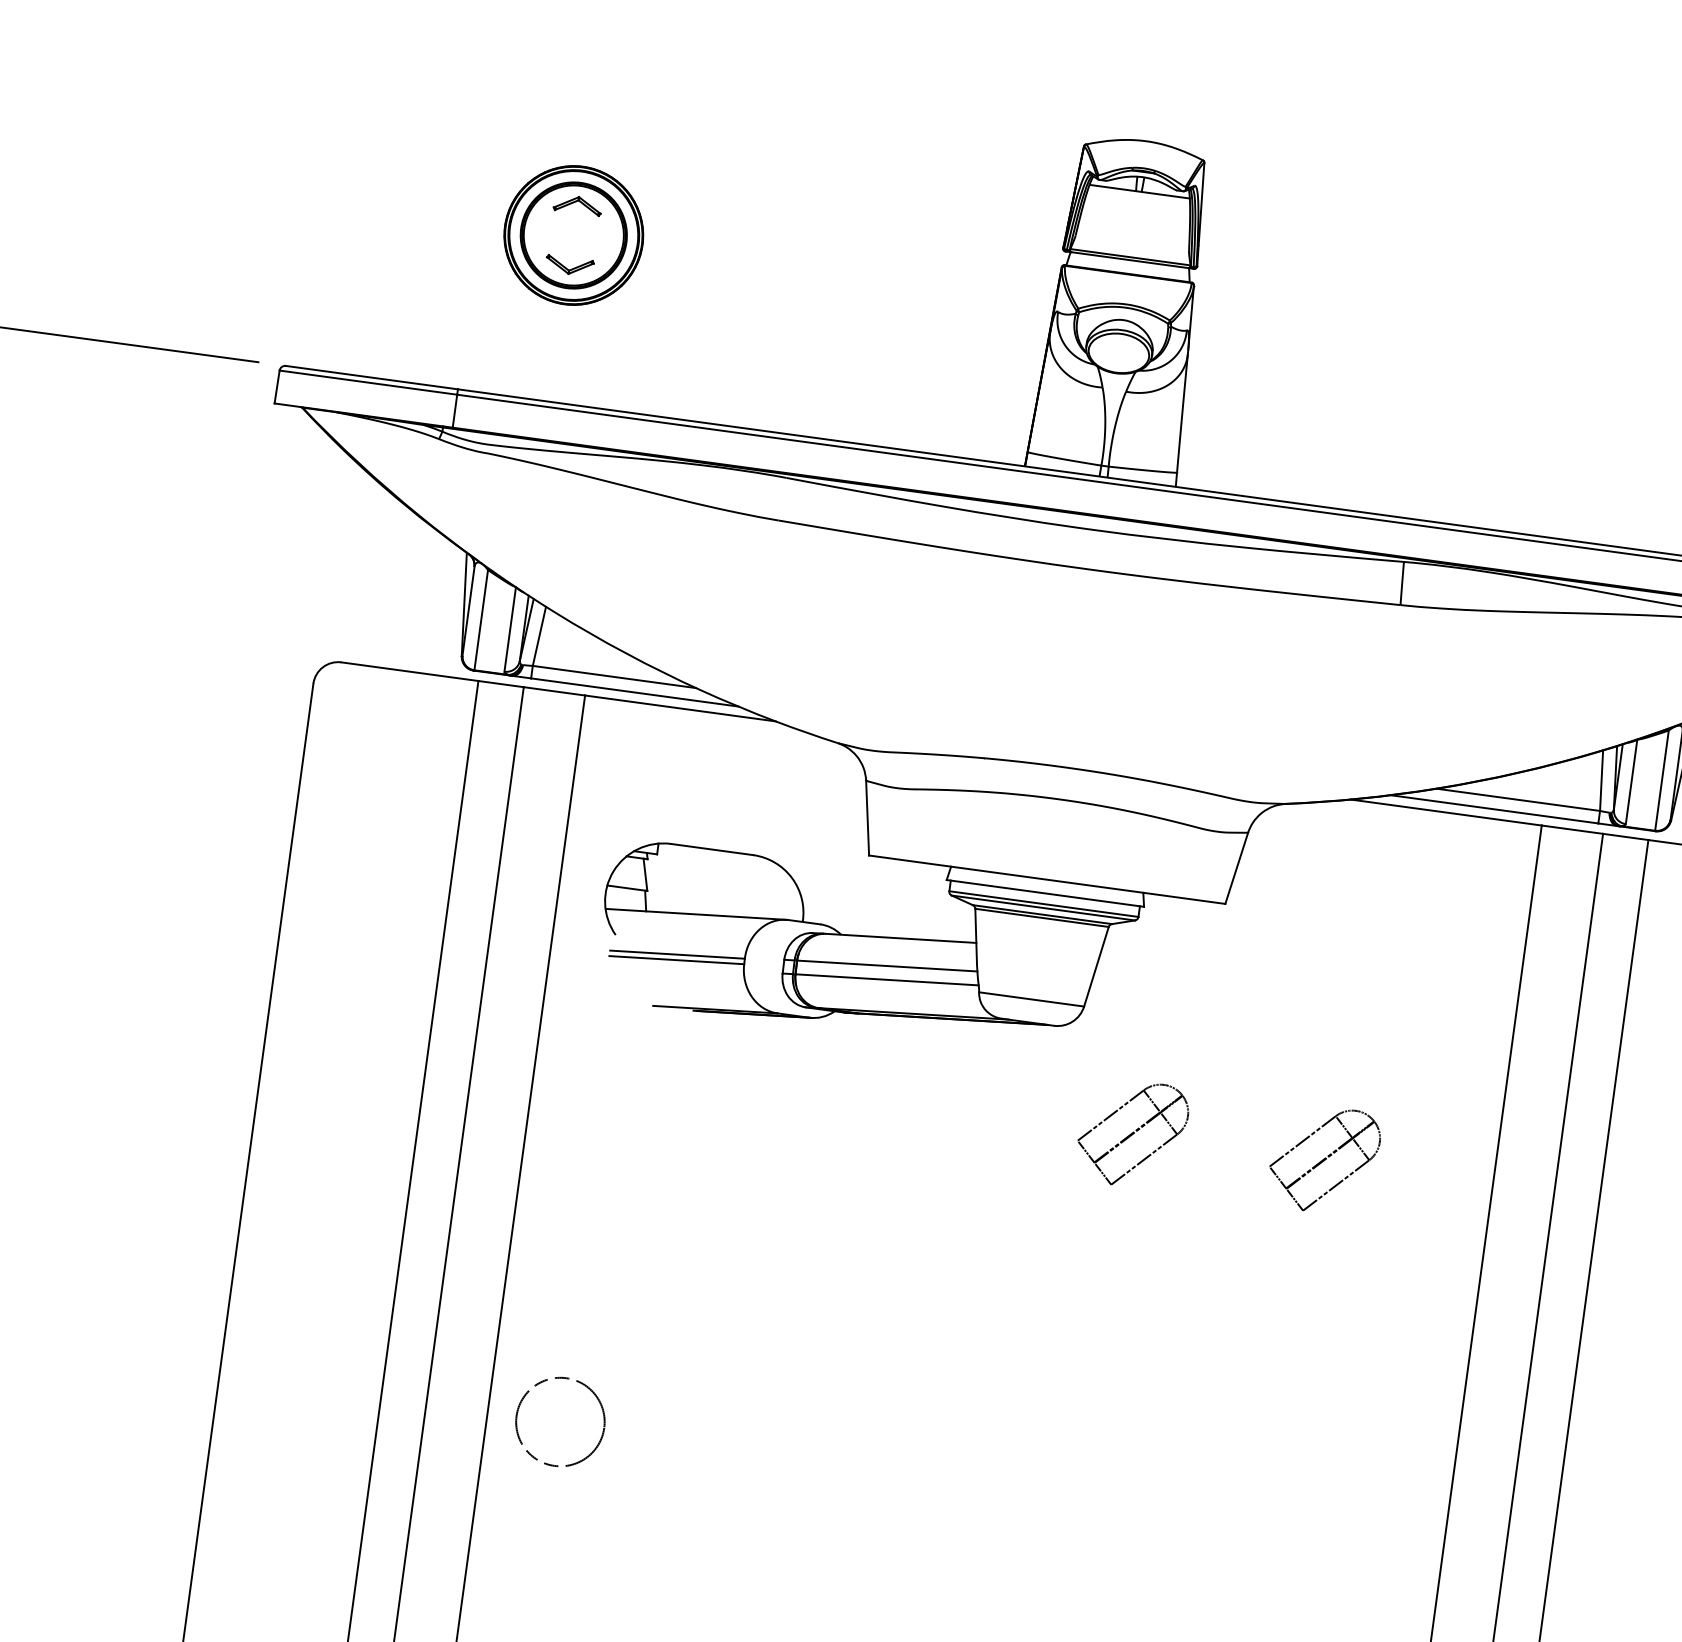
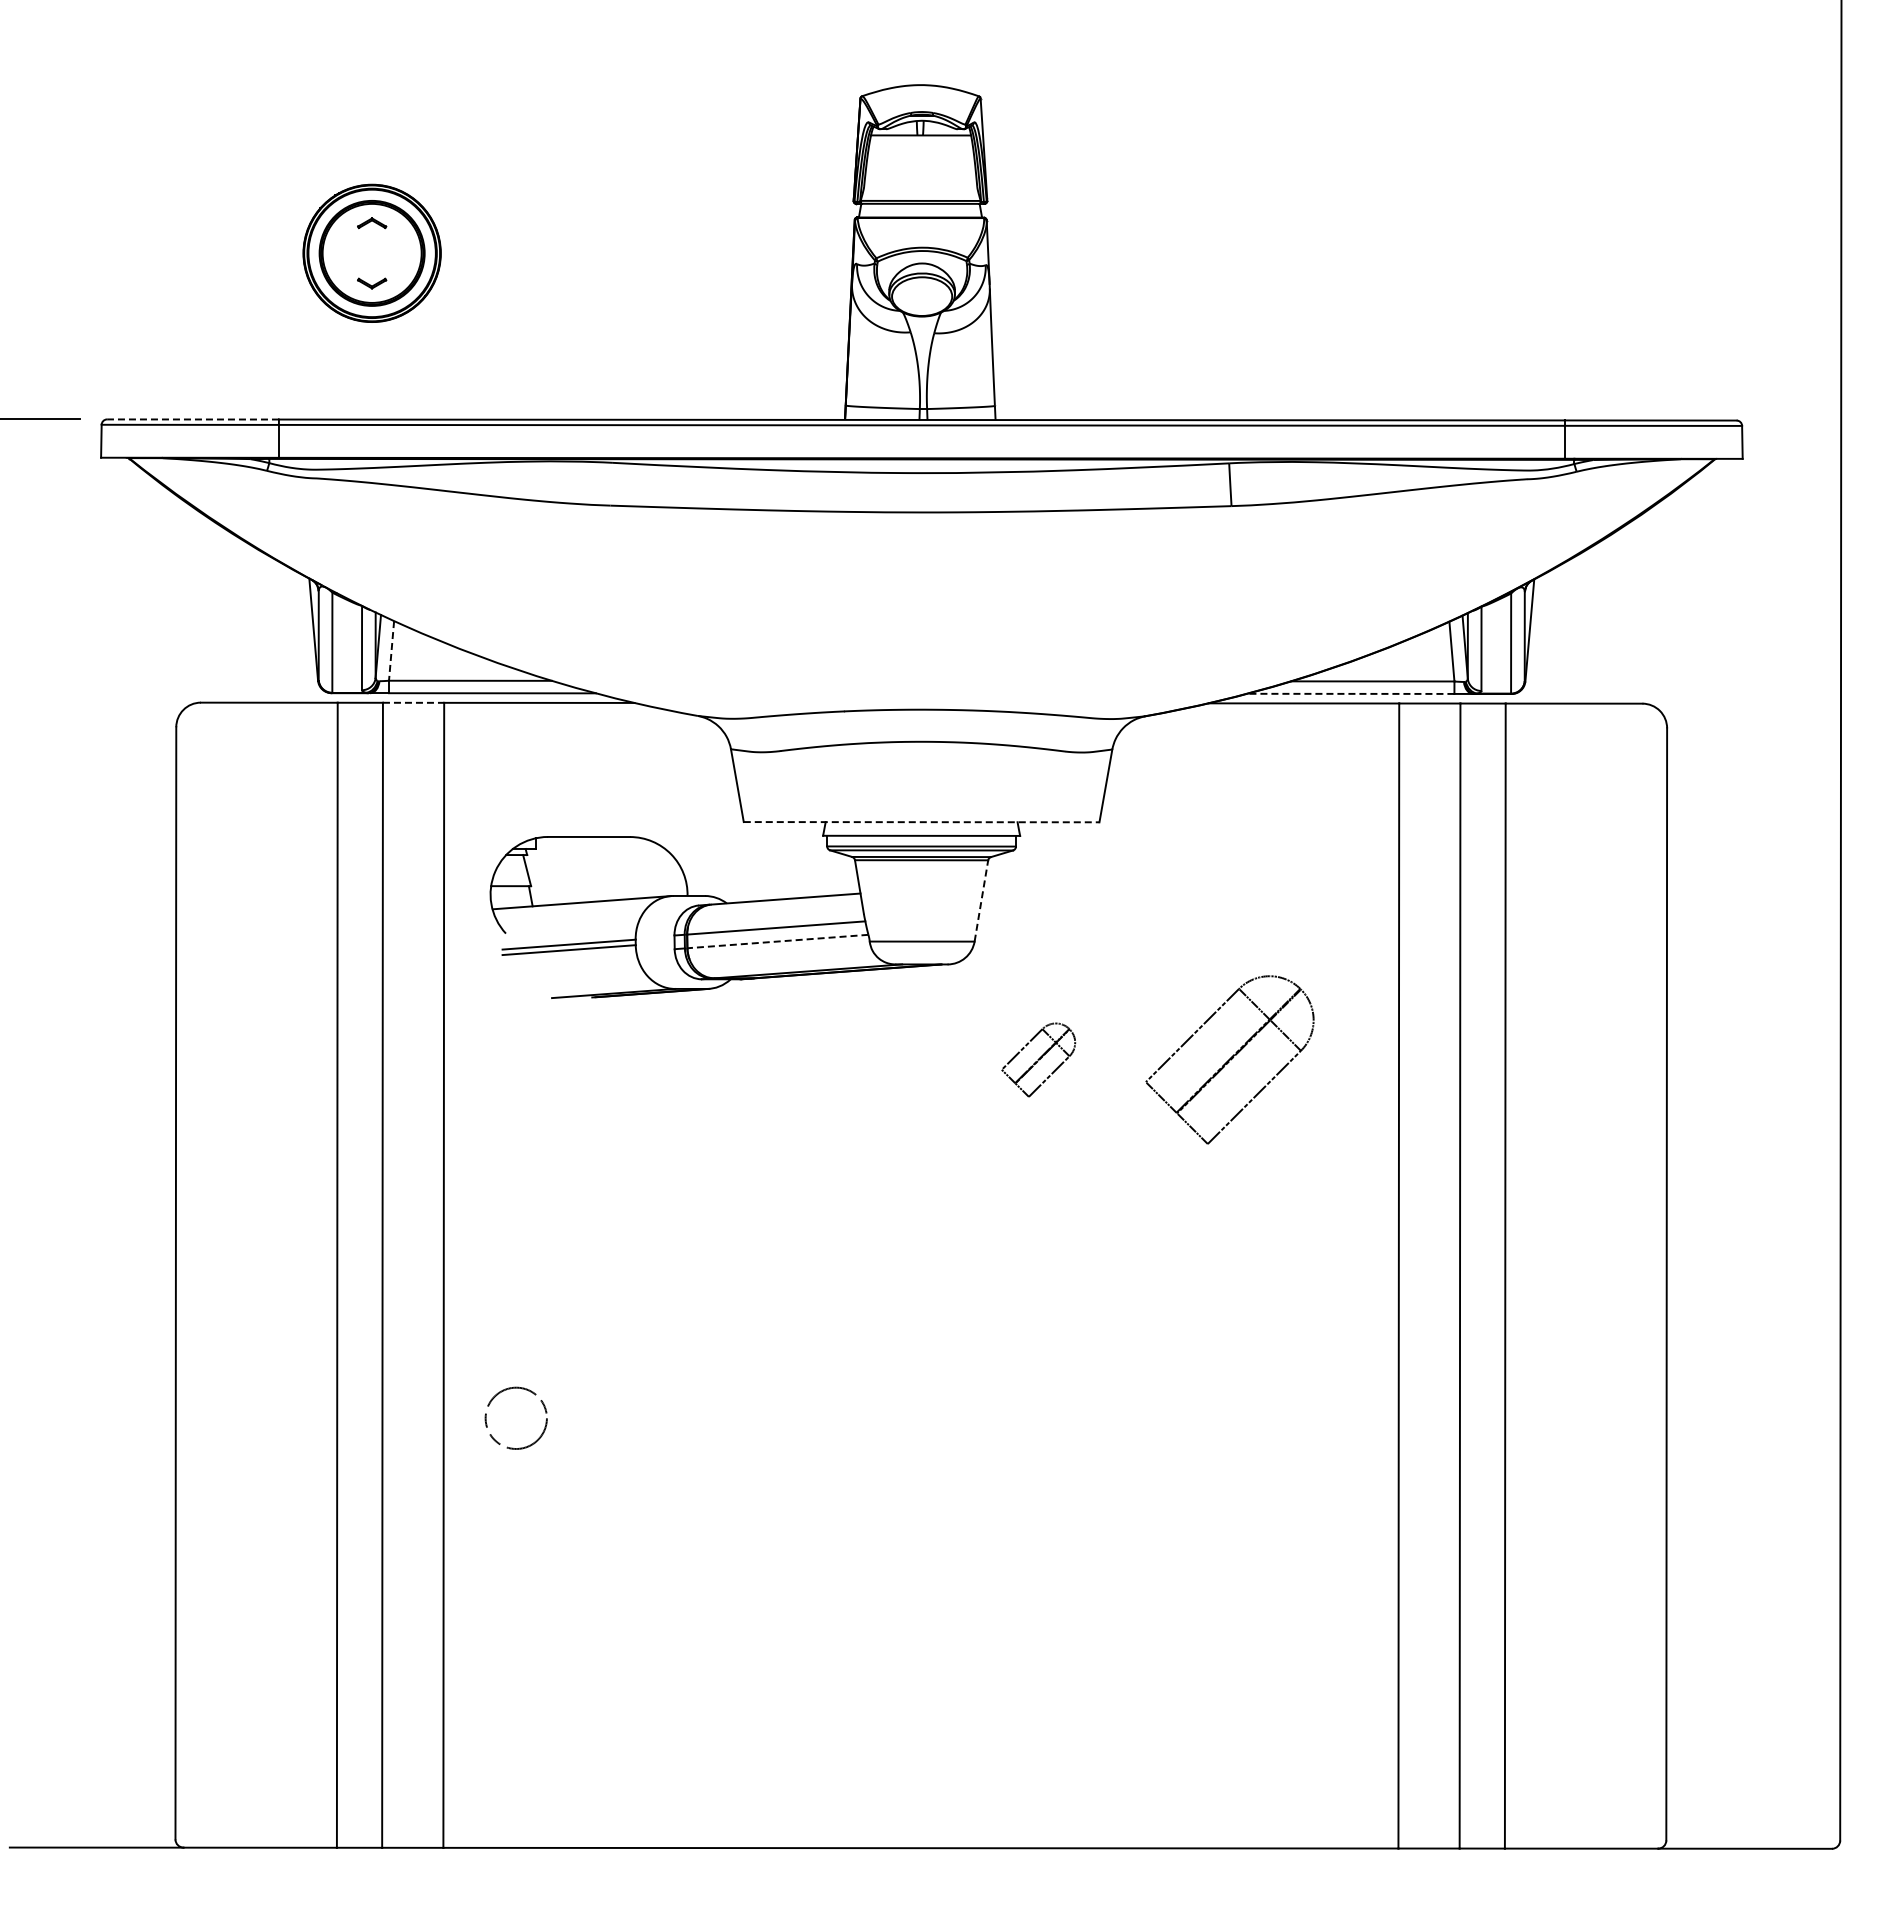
part: (577, 205) -> (371, 223), size x0.6
part: (569, 265) -> (371, 283), size x0.6
line: (372, 377) -> (193, 419), solid -> dashed
line: (539, 635) -> (391, 650), solid -> dashed
line: (554, 691) -> (413, 702), solid -> dashed
line: (1494, 808) -> (1350, 693), solid -> dashed
line: (1047, 880) -> (921, 822), solid -> dashed
line: (1096, 966) -> (981, 900), solid -> dashed
line: (886, 979) -> (777, 941), solid -> dashed
part: (1132, 1133) -> (1038, 1059), size x0.7
part: (1324, 1160) -> (1230, 1060), size x1.6
circle: (560, 1422) -> (516, 1418), size x0.7

